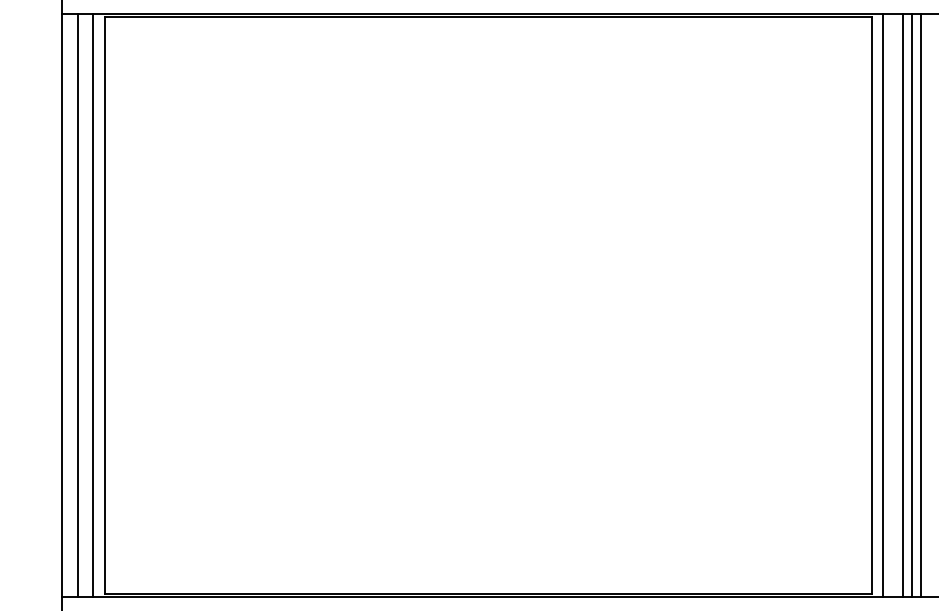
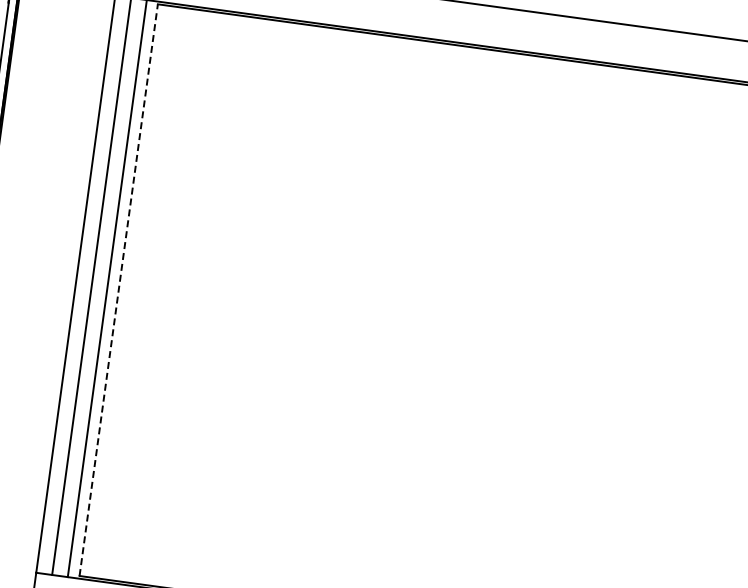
line: (104, 305) -> (118, 290), solid -> dashed

